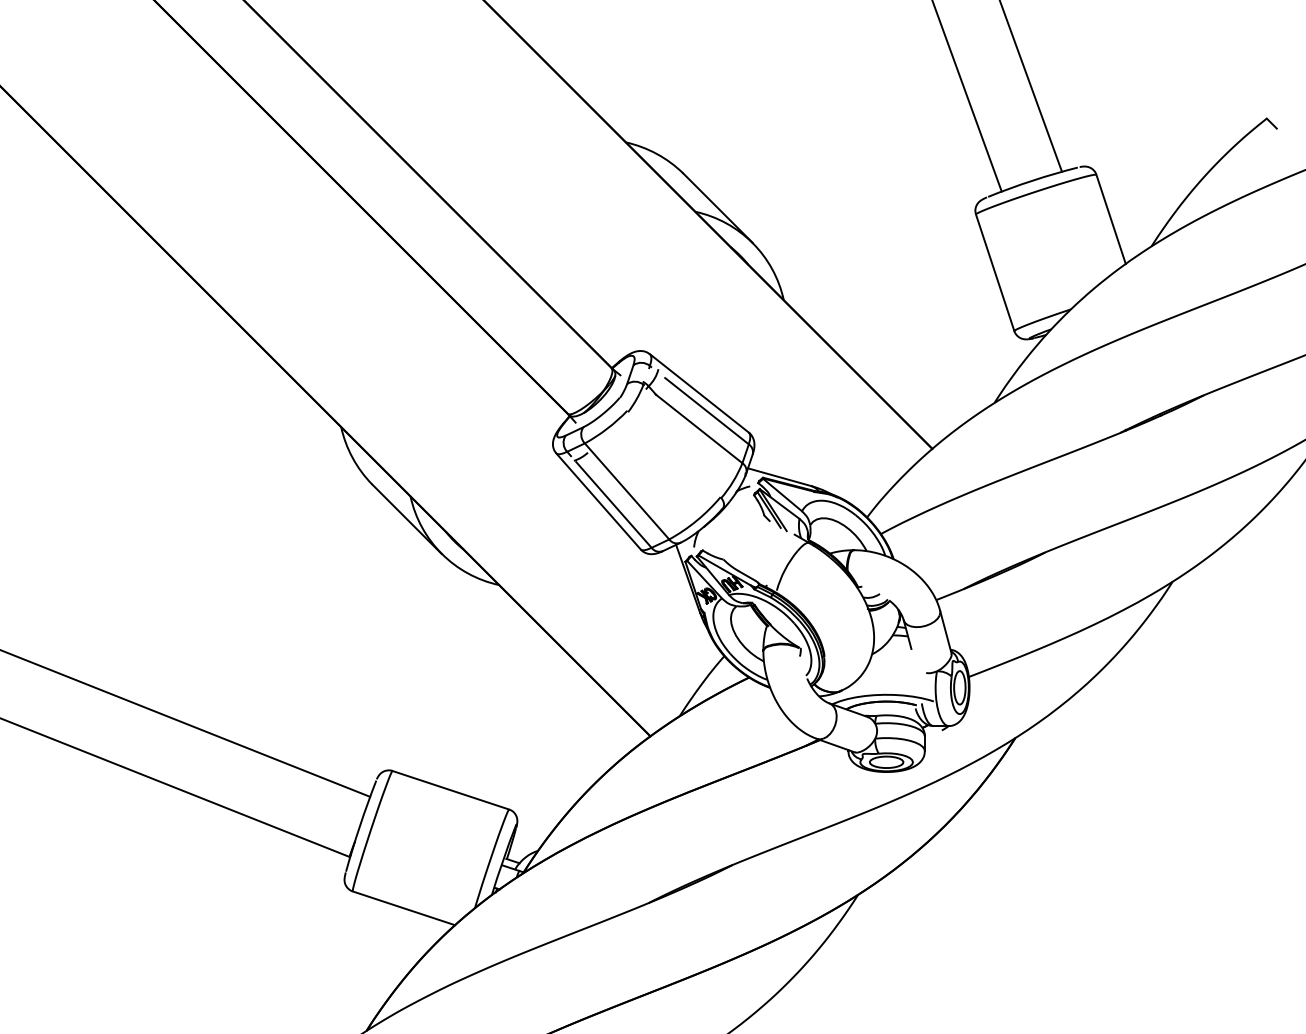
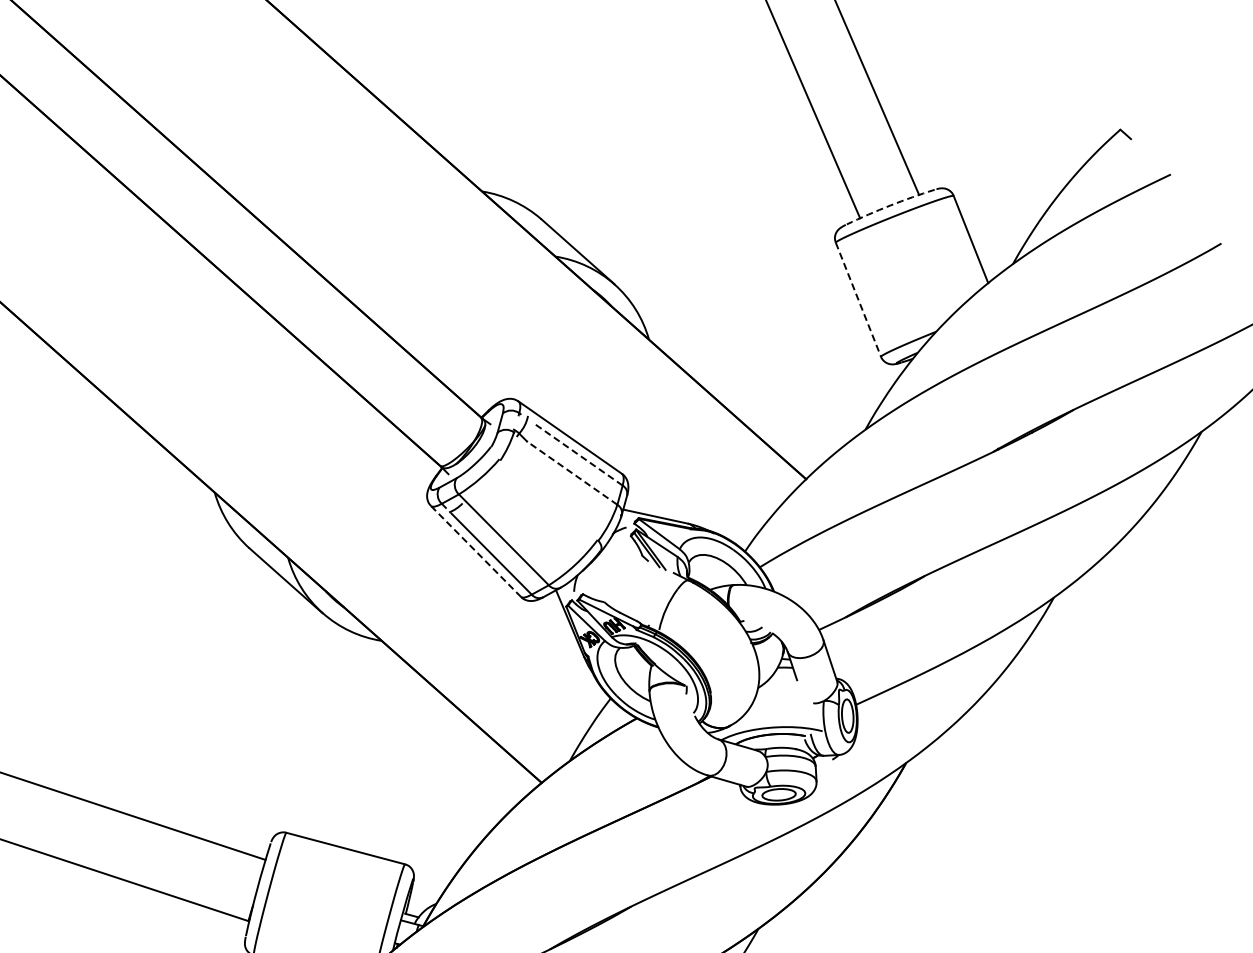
arc: (1032, 180) -> (890, 205), solid -> dashed
line: (995, 273) -> (858, 300), solid -> dashed
line: (706, 410) -> (578, 454), solid -> dashed
line: (698, 428) -> (571, 472), solid -> dashed
line: (598, 501) -> (475, 551), solid -> dashed

